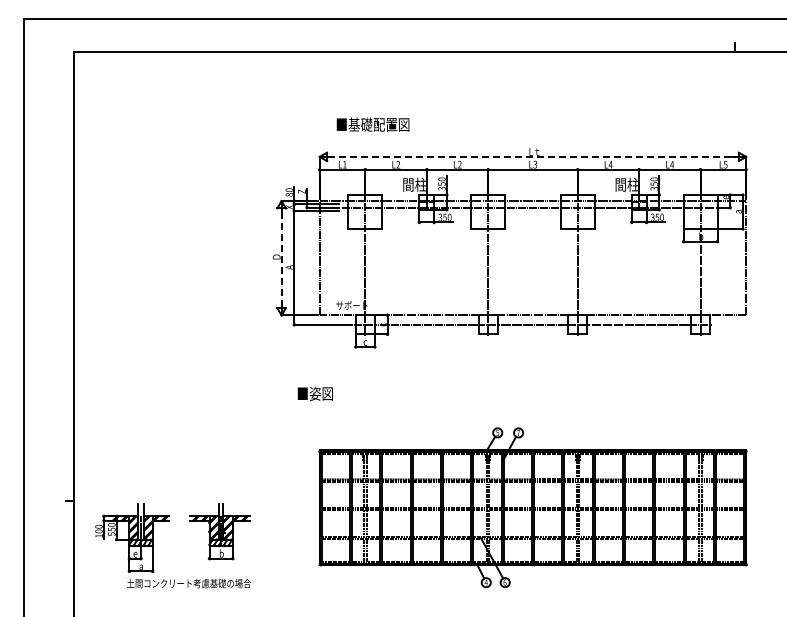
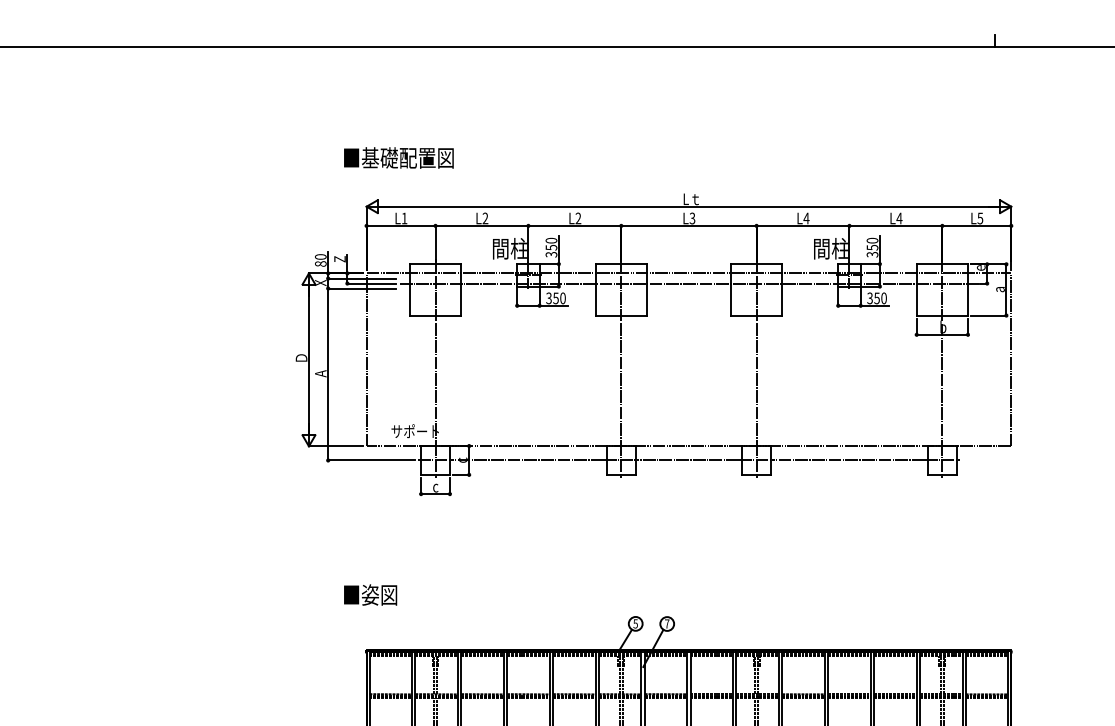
text: (372, 124) -> (398, 157), moved
line: (532, 156) -> (688, 206), dashed -> solid
line: (281, 258) -> (308, 360), dashed -> solid
text: (314, 393) -> (369, 594), moved

